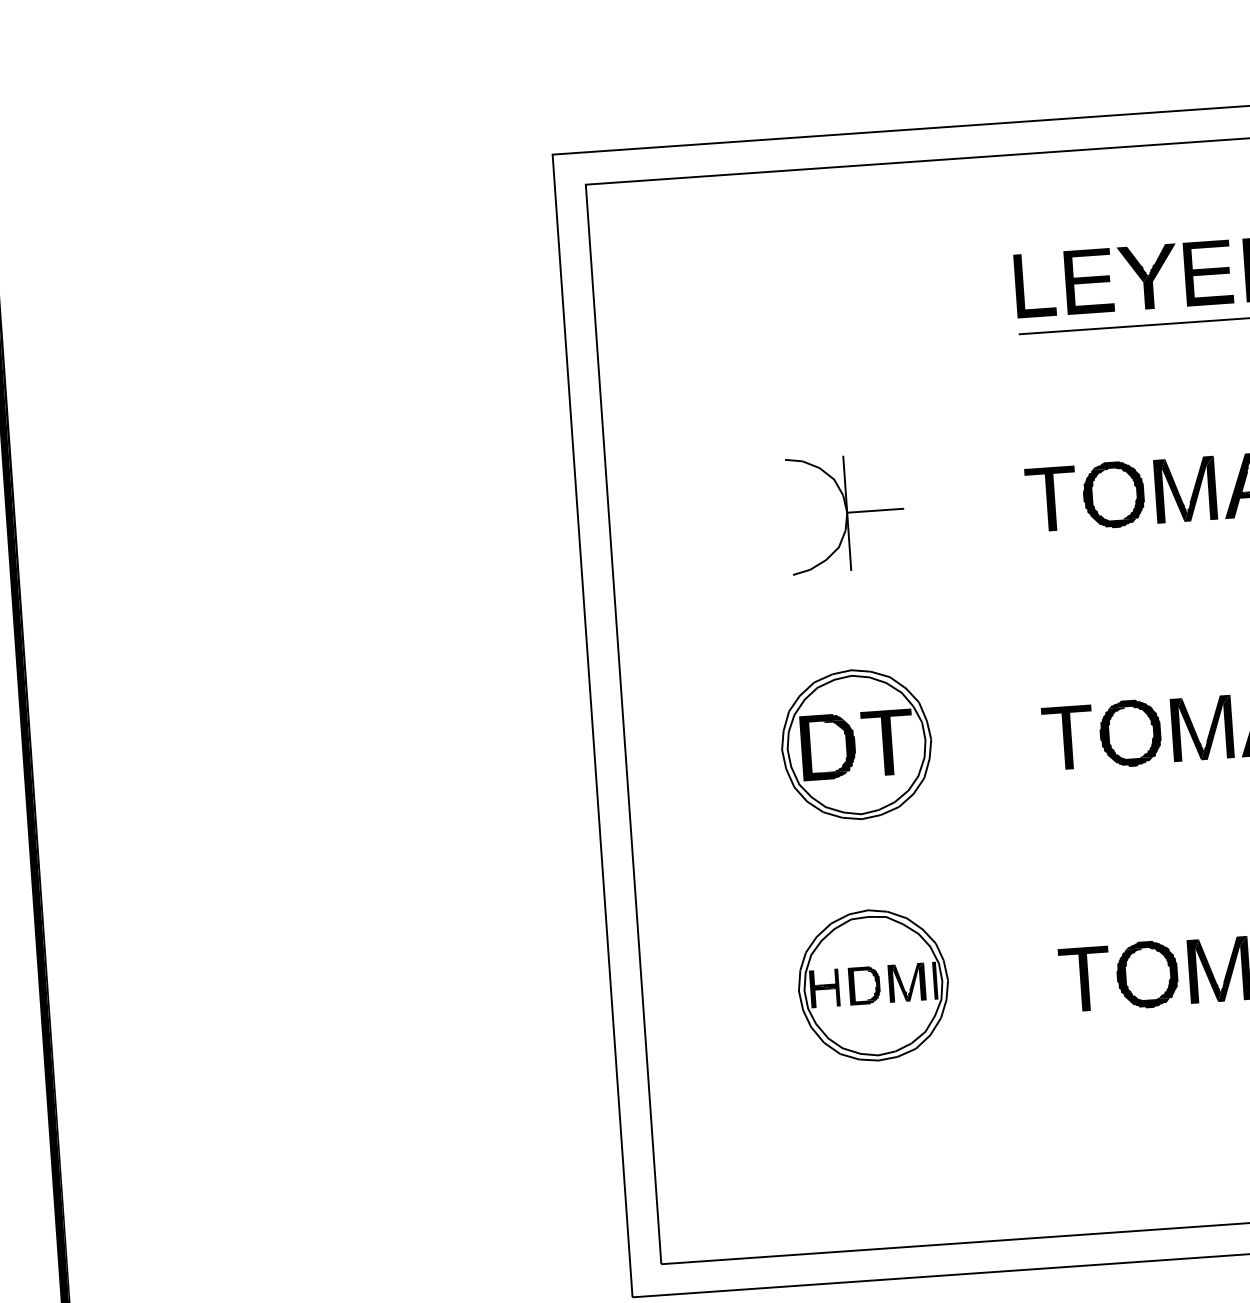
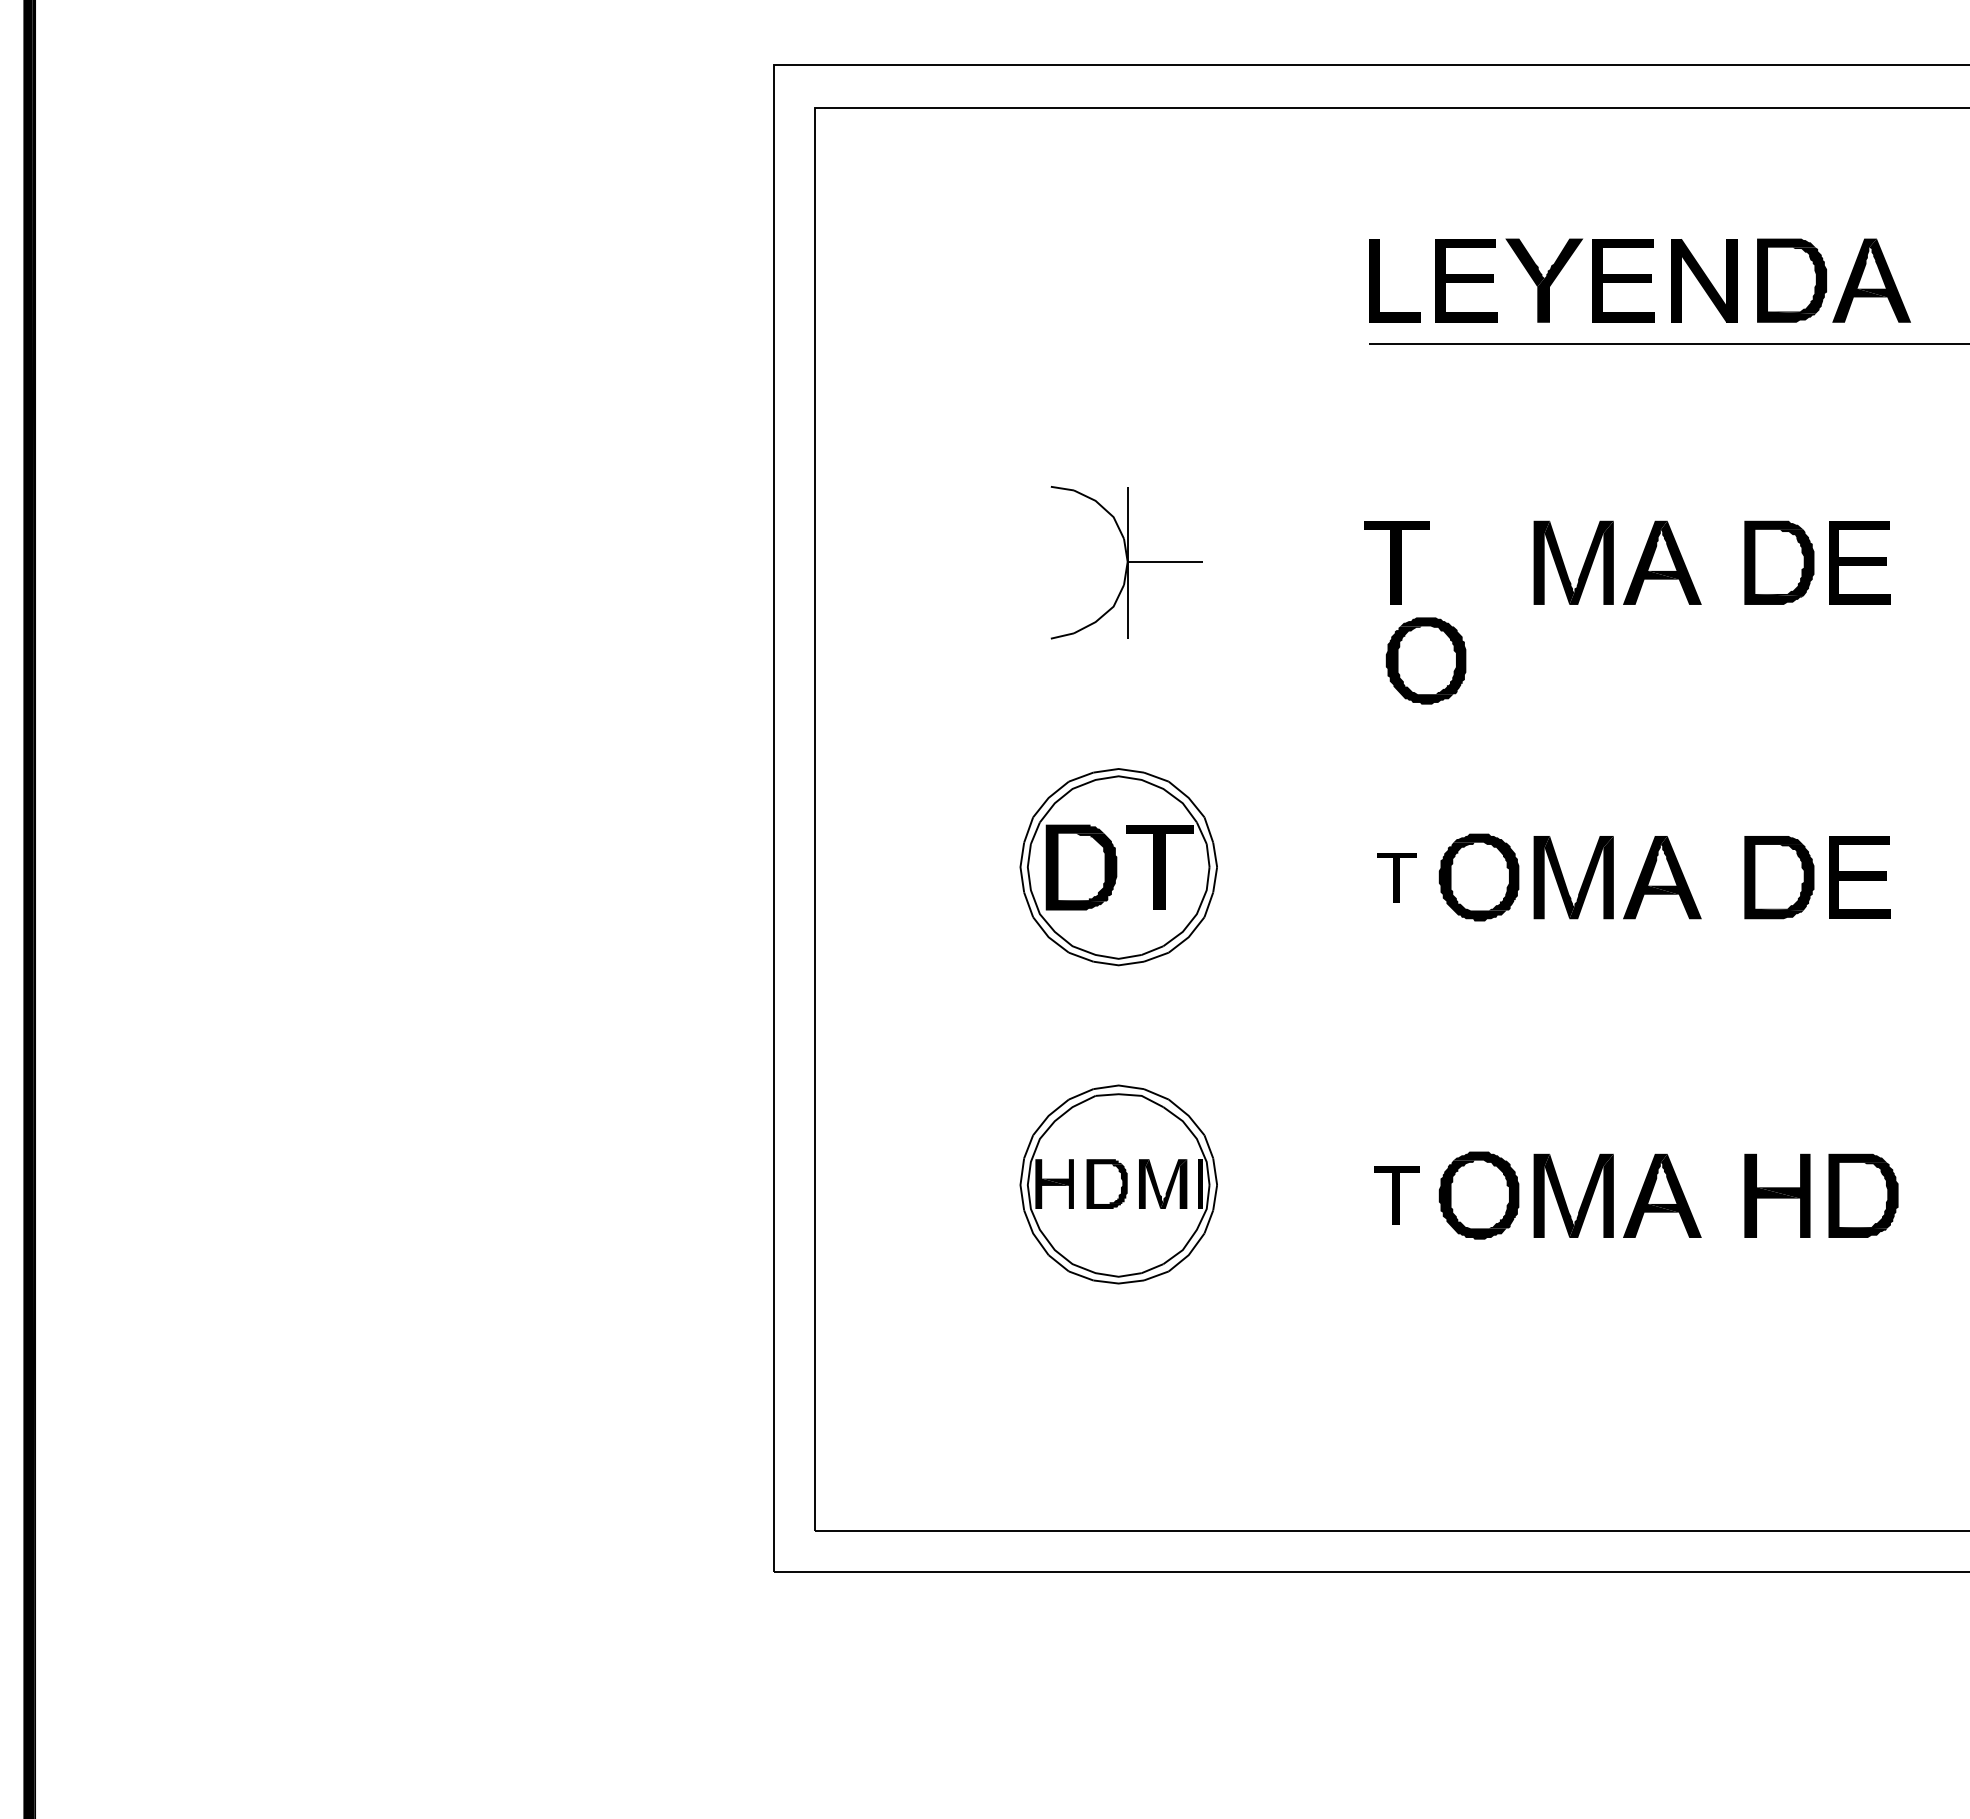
part: (1113, 494) -> (1425, 660), moved
part: (1067, 737) -> (1396, 877), size x0.6
part: (1084, 979) -> (1396, 1195), size x0.7

